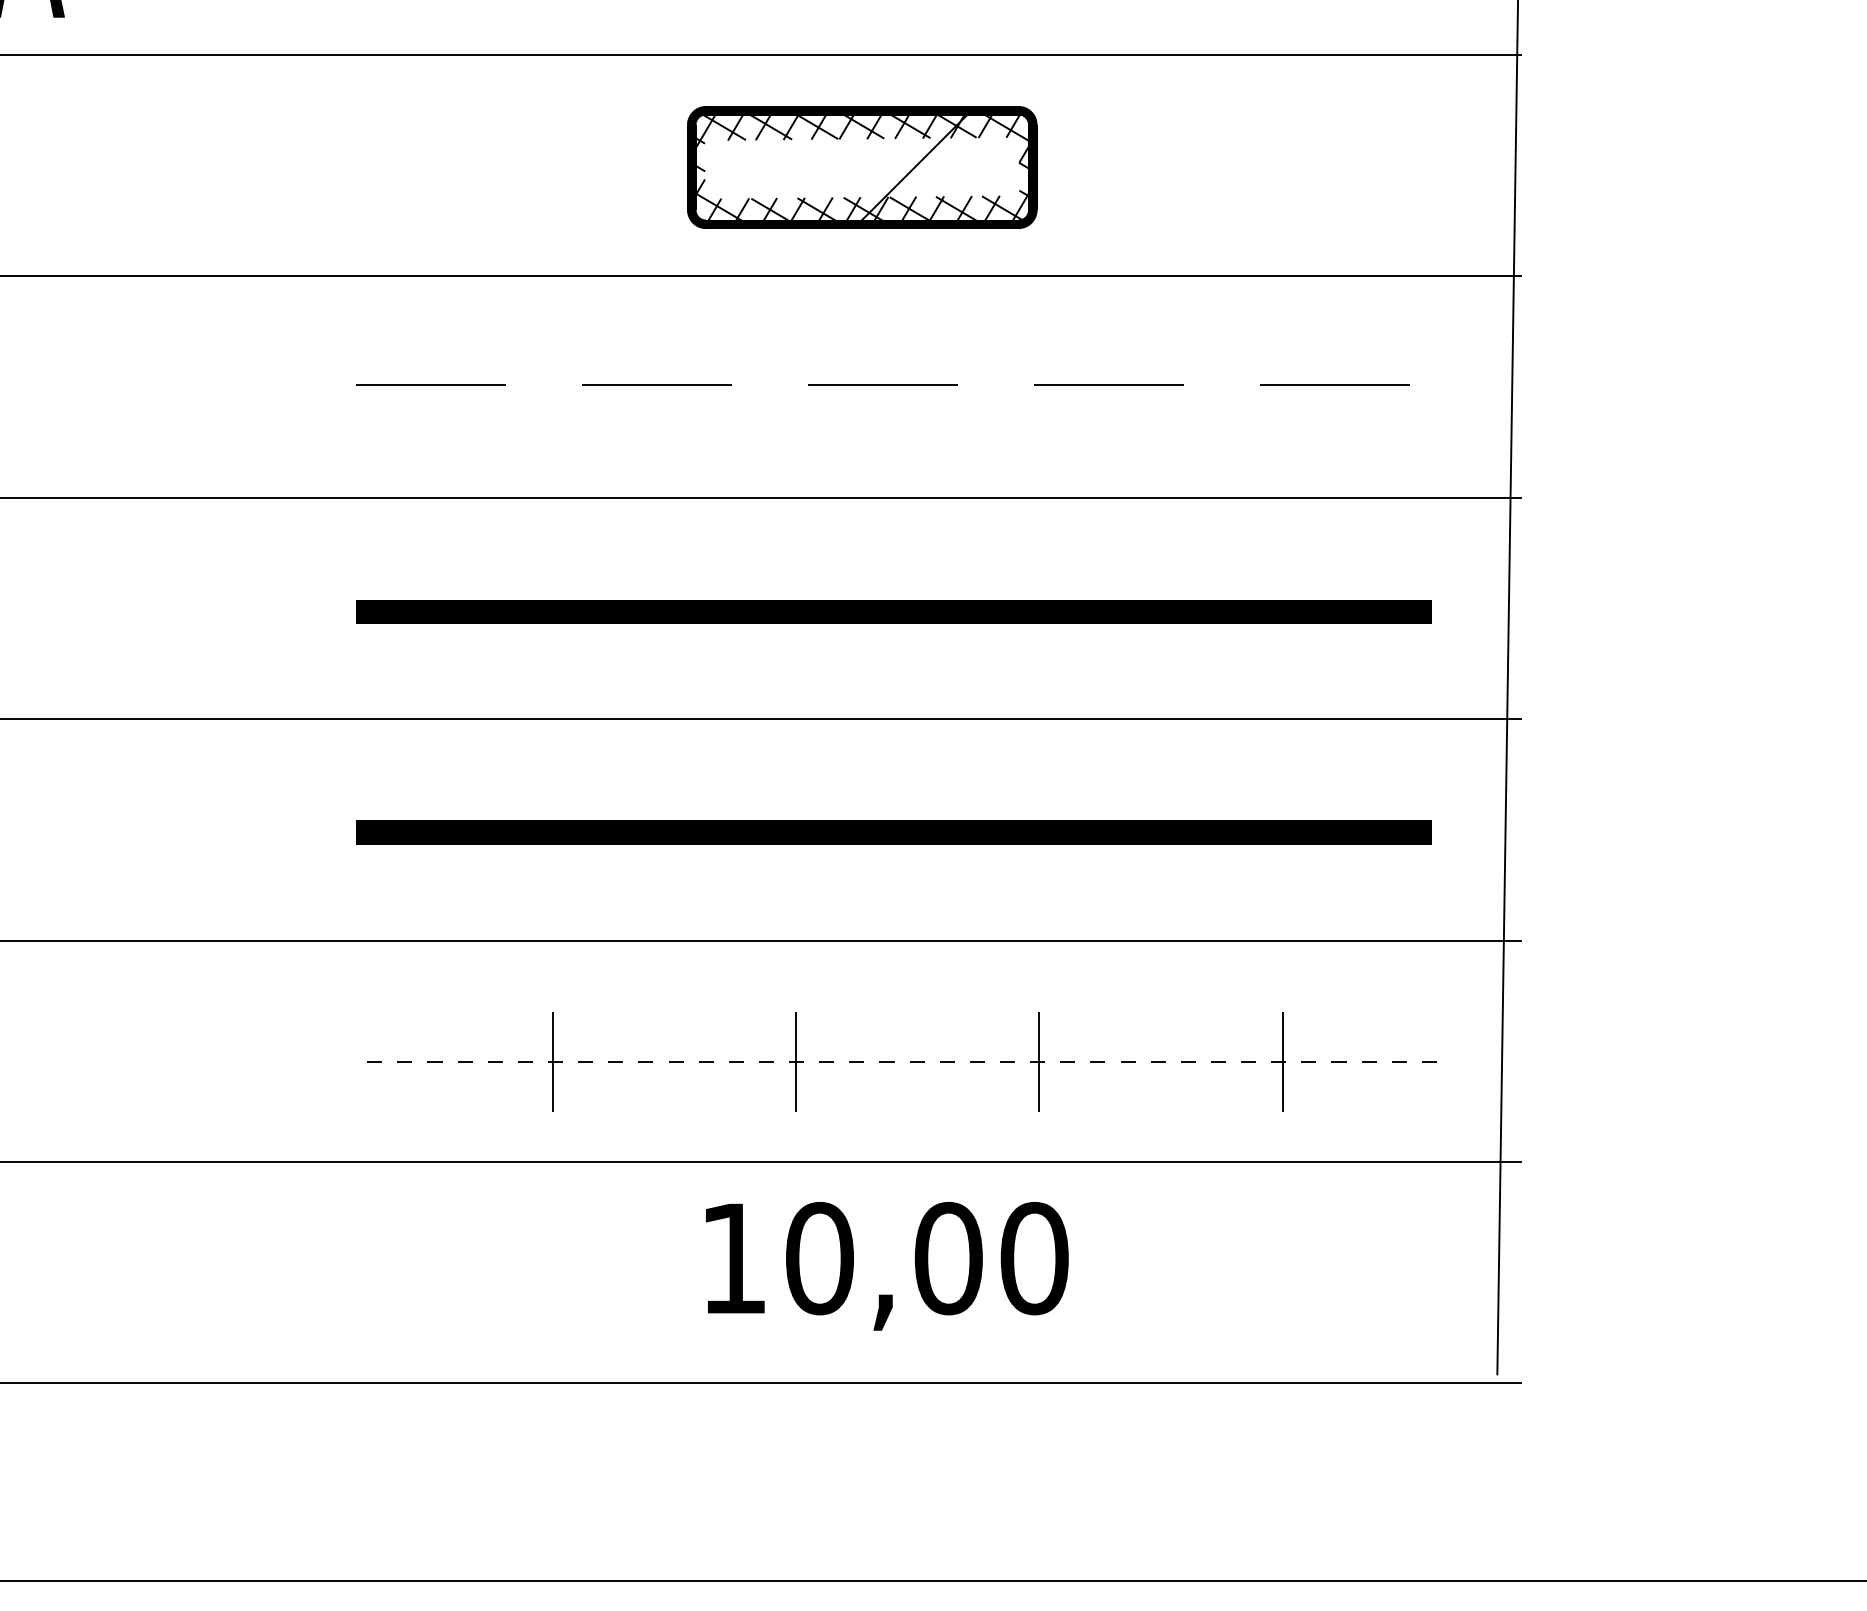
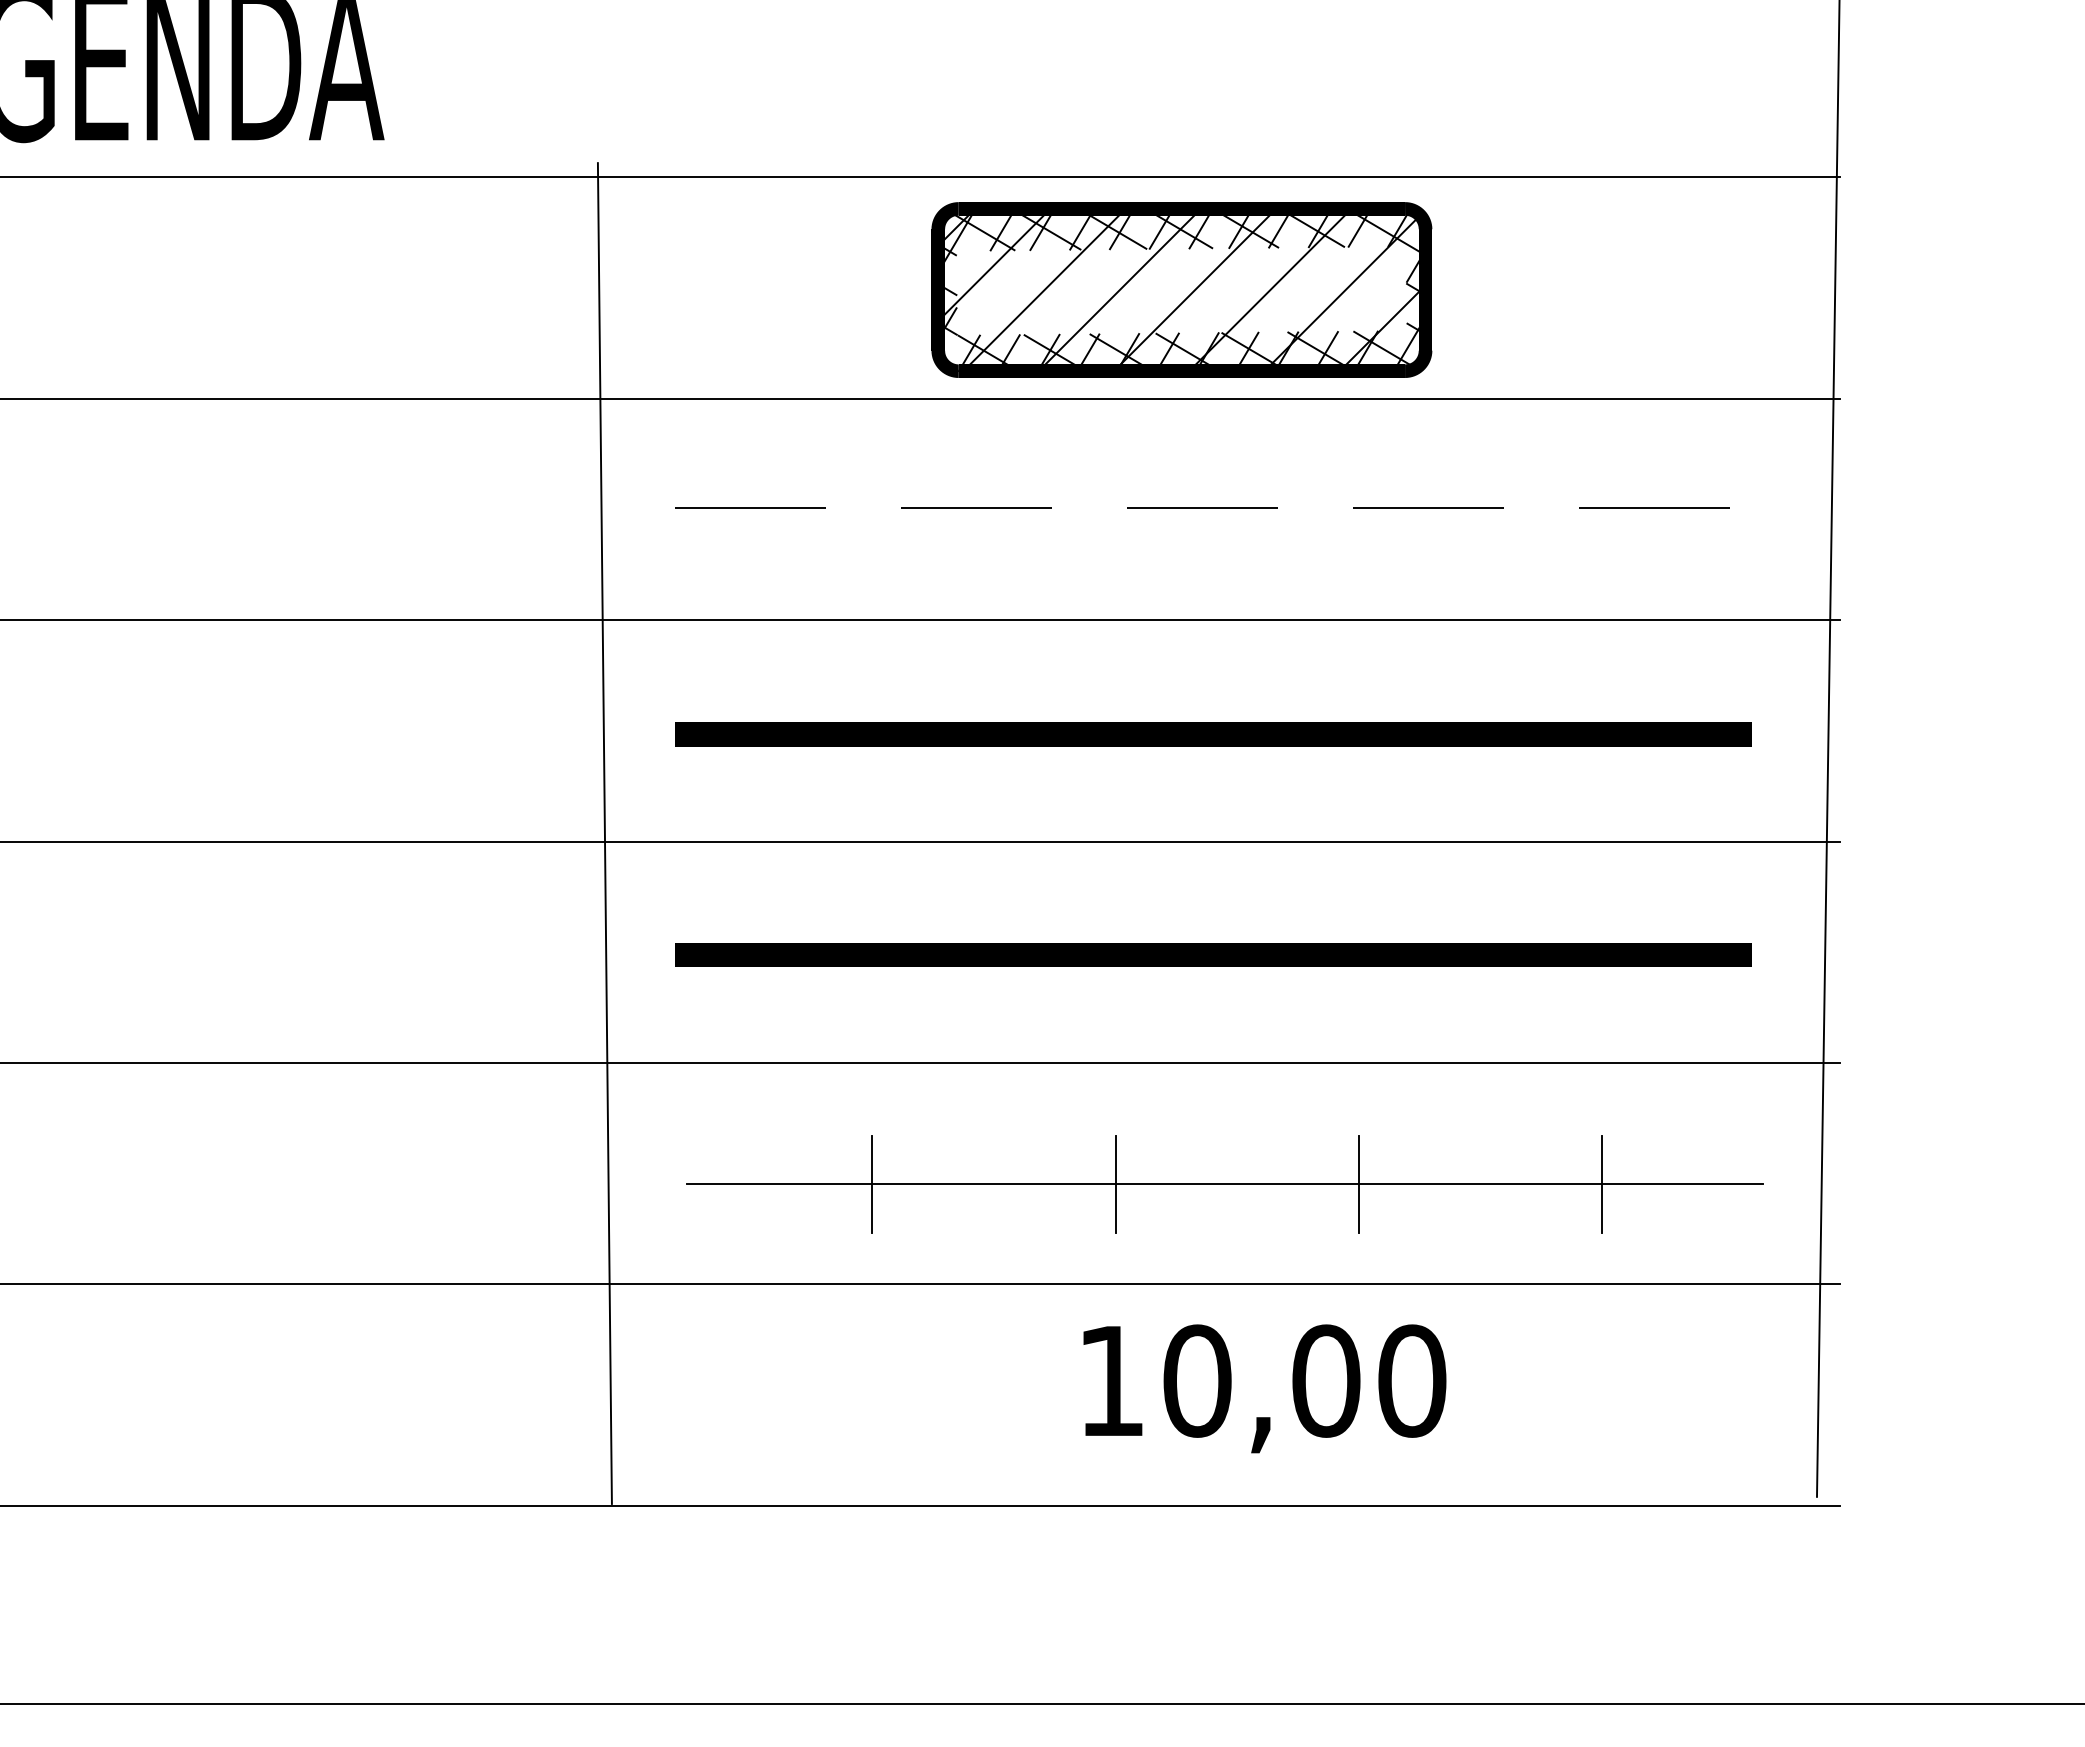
part: (861, 166) -> (1181, 289), size x1.43
line: (284, 710) -> (604, 833), added
line: (905, 1061) -> (1225, 1184), dashed -> solid
text: (886, 1265) -> (1264, 1388), moved

